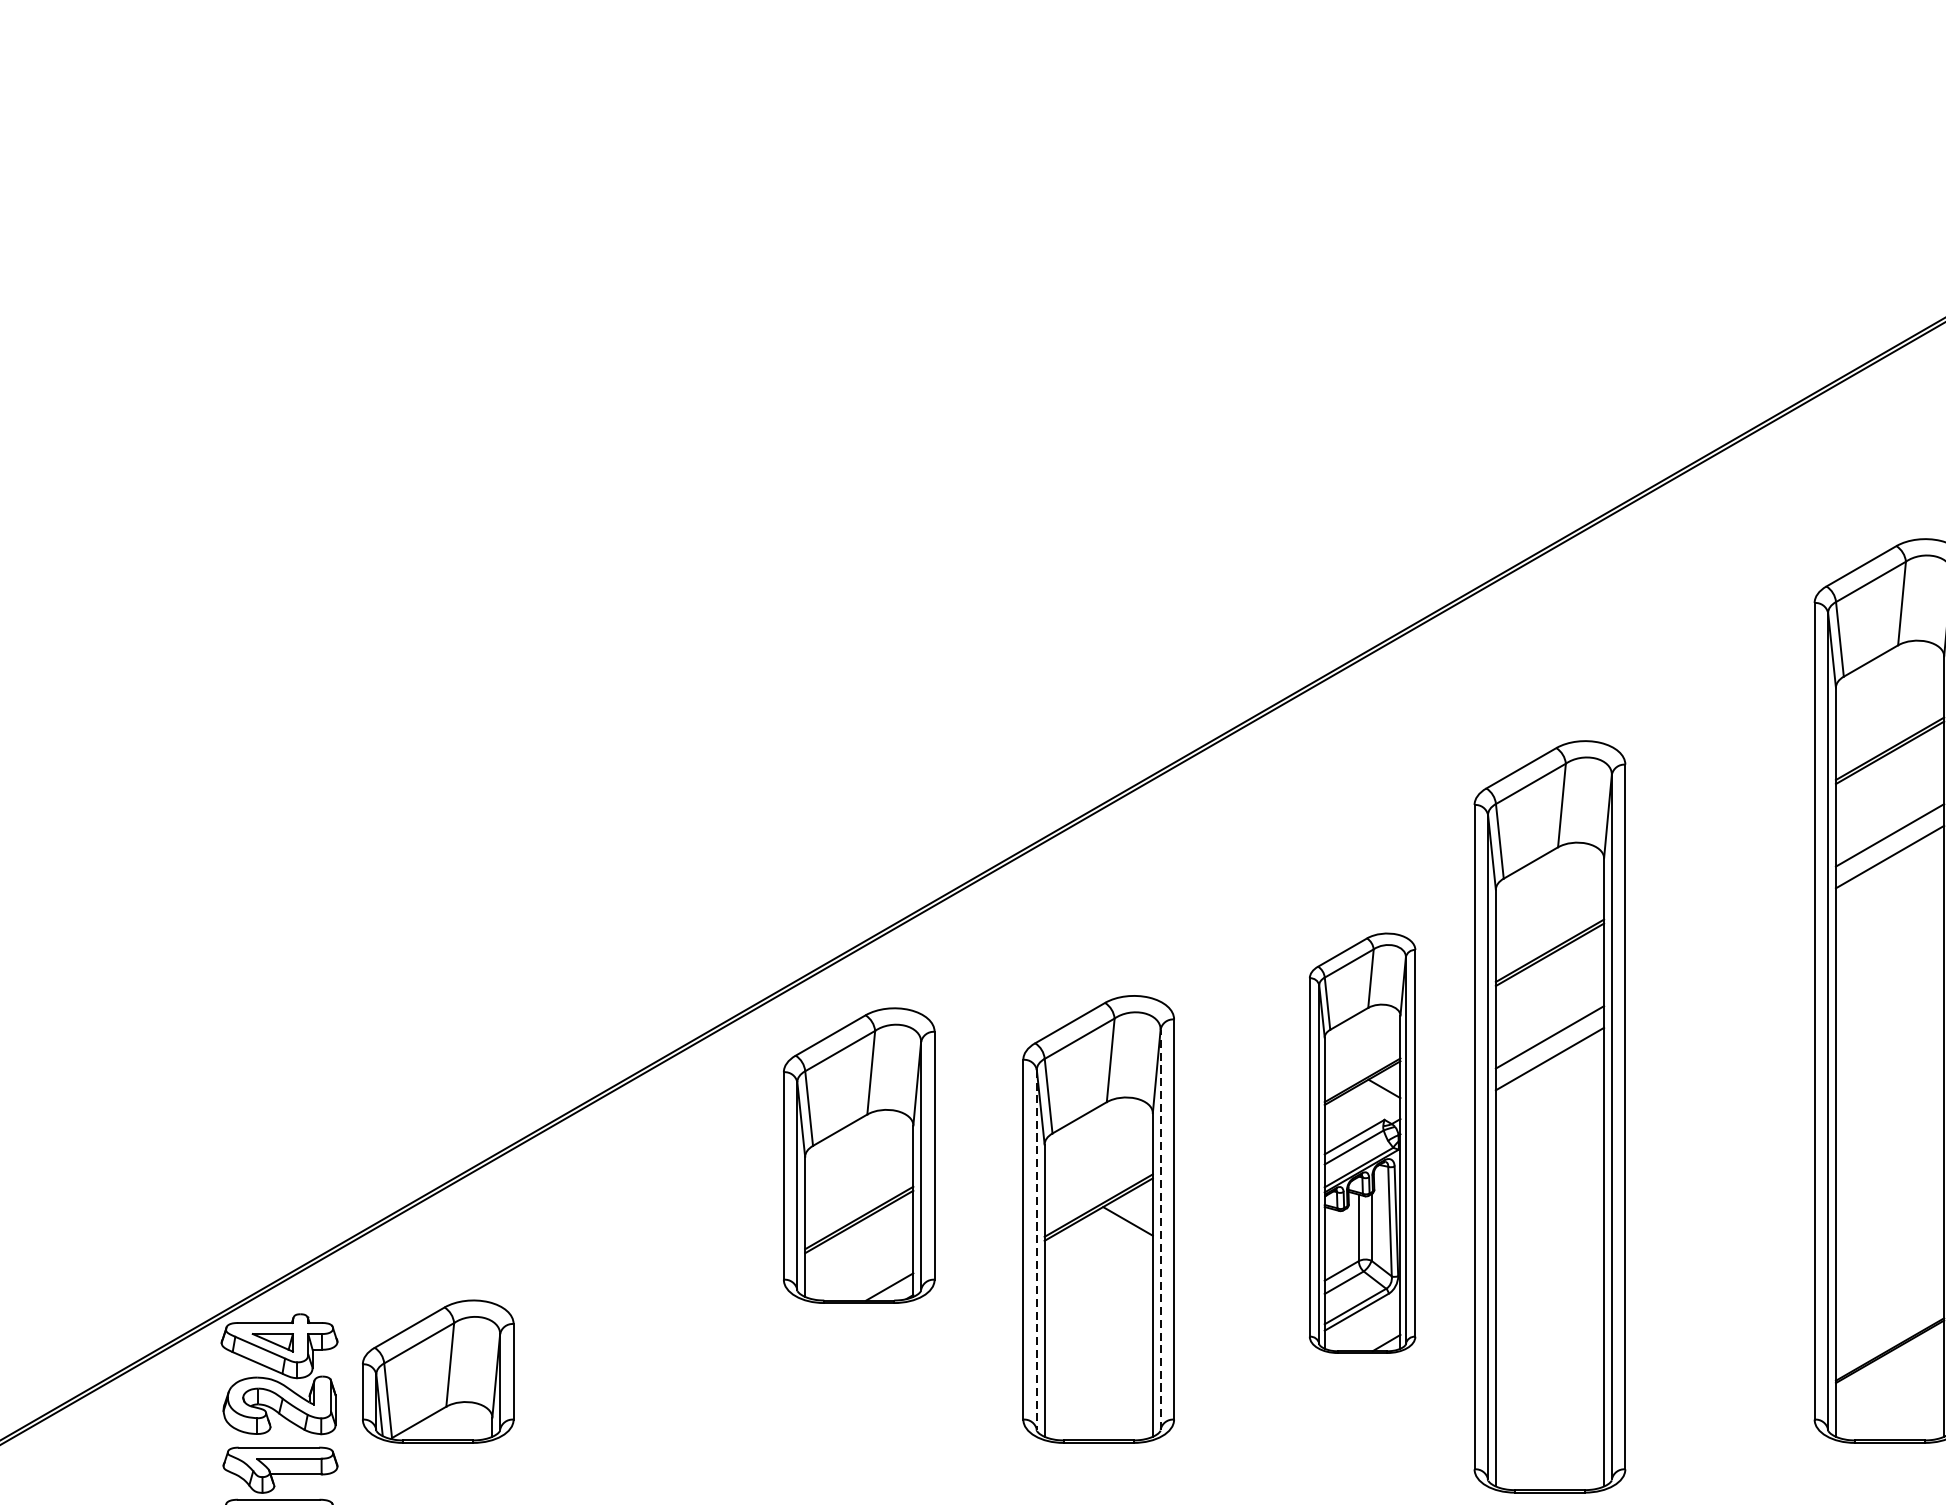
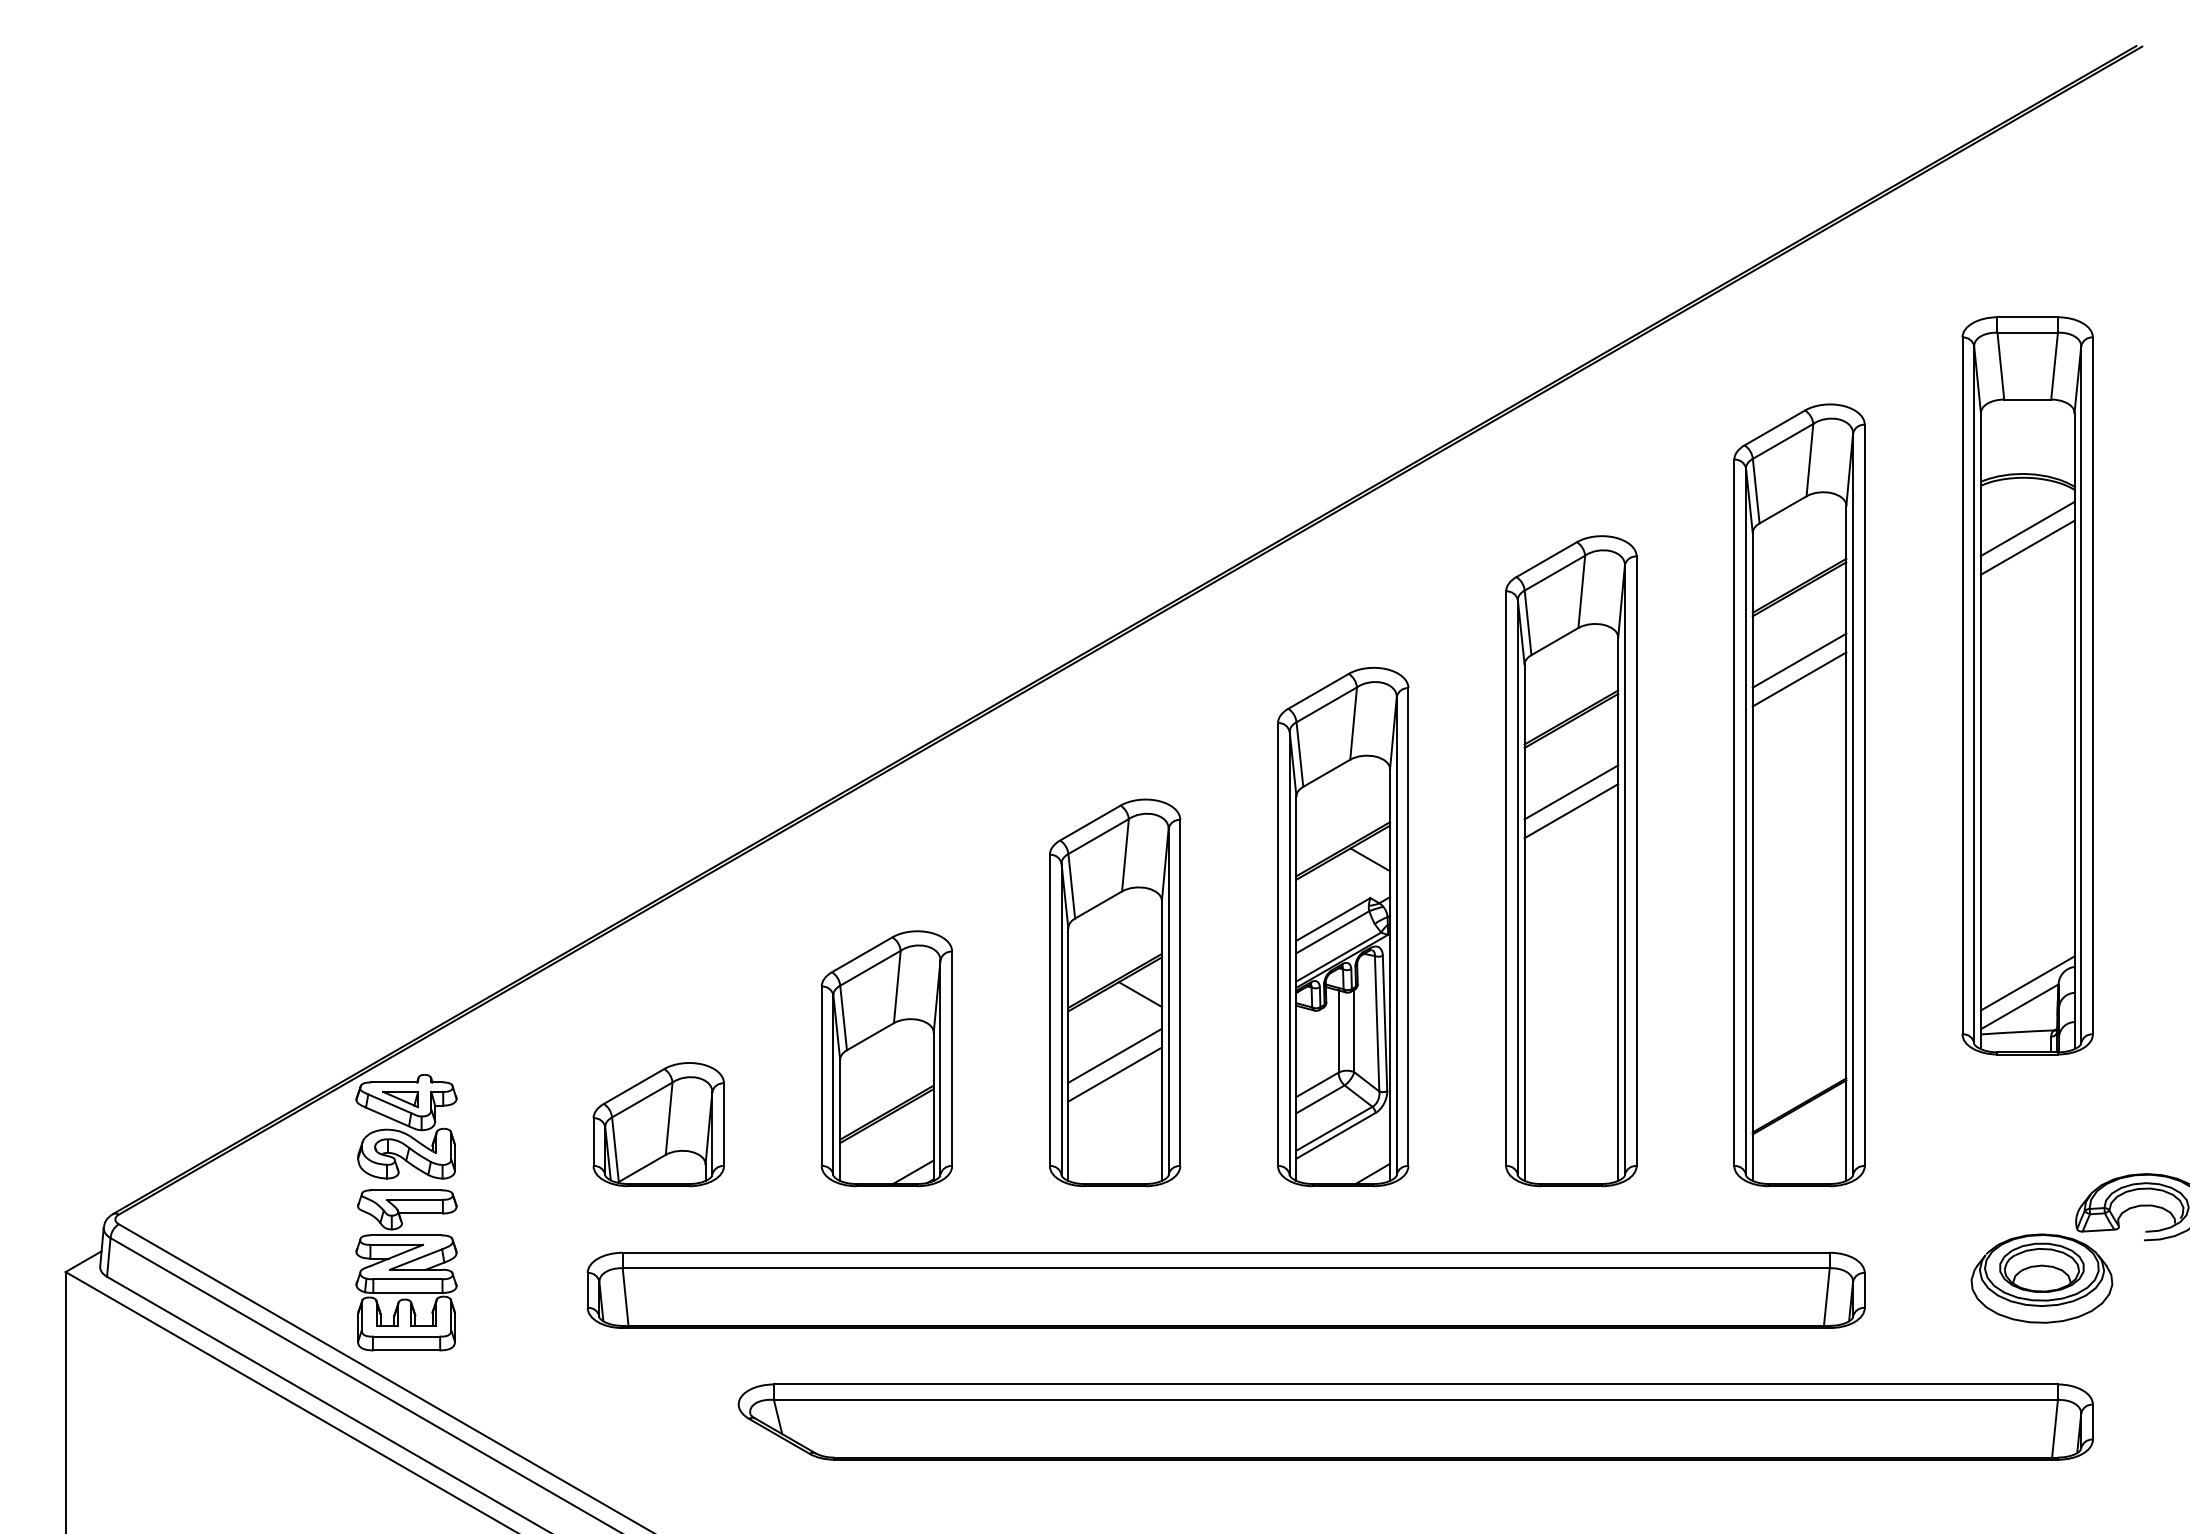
part: (1550, 1117) -> (1571, 861), moved
part: (1362, 1142) -> (1343, 926), size x1.43
part: (858, 1155) -> (886, 1058), moved
line: (1160, 1229) -> (1168, 1001), dashed -> solid
line: (1036, 1250) -> (1061, 1019), dashed -> solid
line: (1098, 1291) -> (1114, 1055), added
line: (1098, 1313) -> (1114, 1074), added
part: (437, 1371) -> (658, 1124), moved

